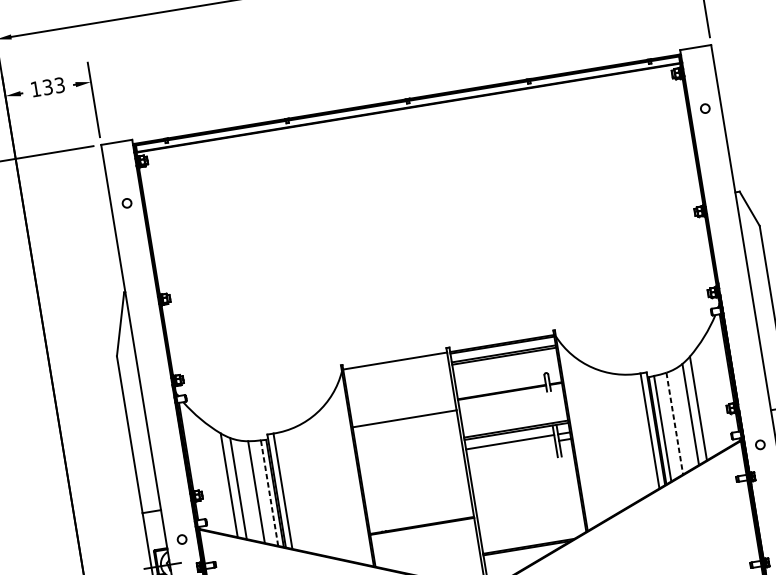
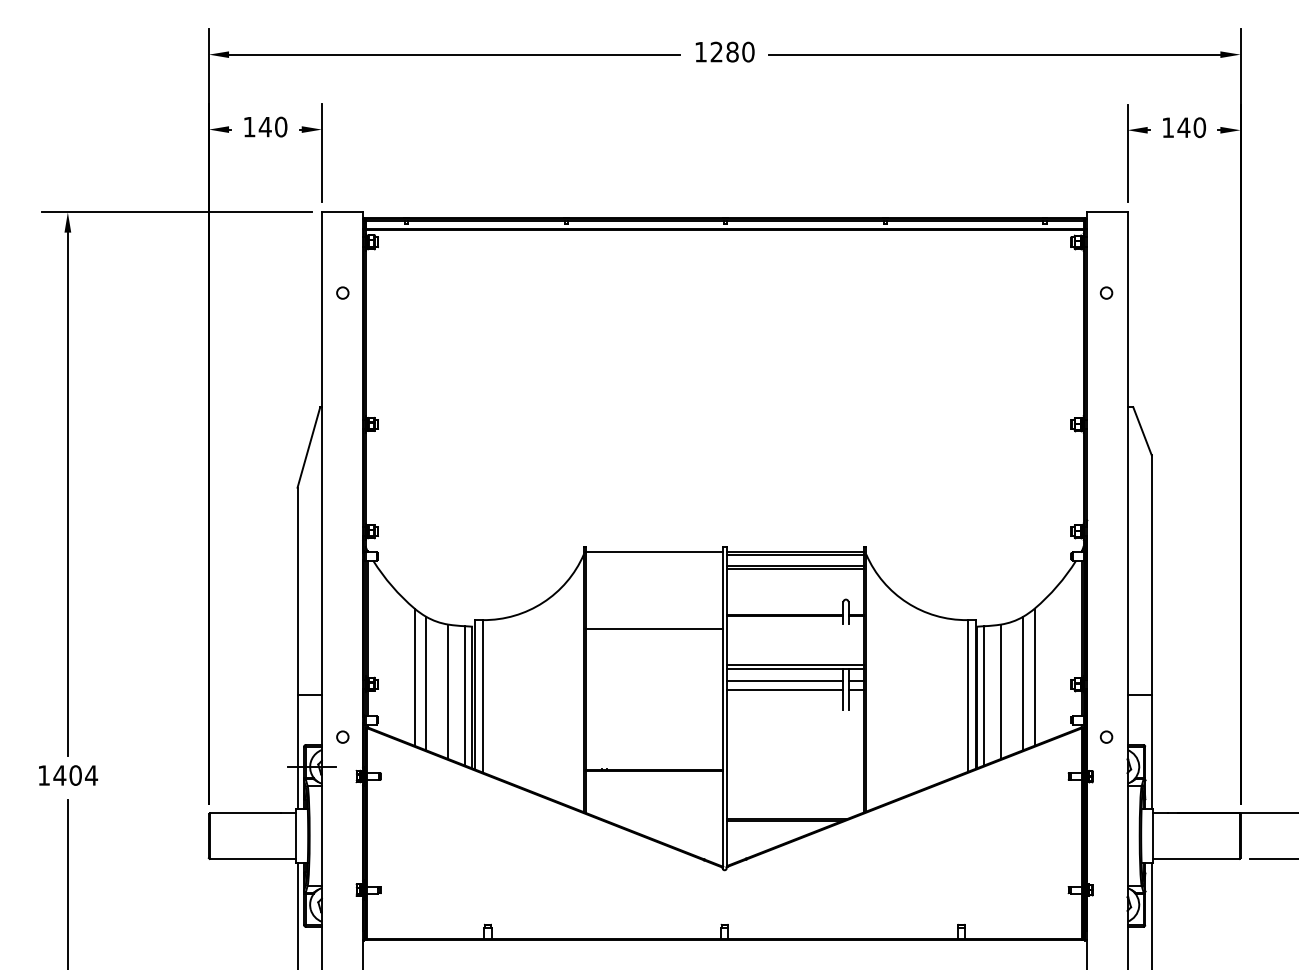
text: (53, 85) -> (272, 126), 133 -> 140
line: (674, 424) -> (1000, 692), dashed -> solid
line: (511, 448) -> (785, 689), added
line: (269, 492) -> (465, 695), dashed -> solid

